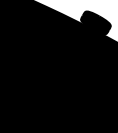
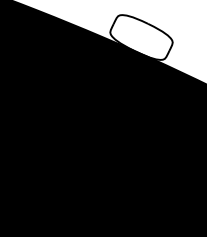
fill: (95, 22) -> (140, 36), removed

